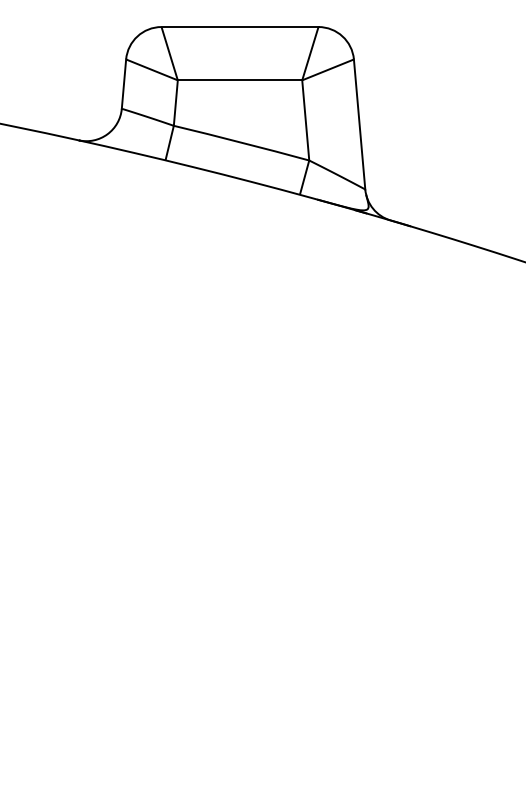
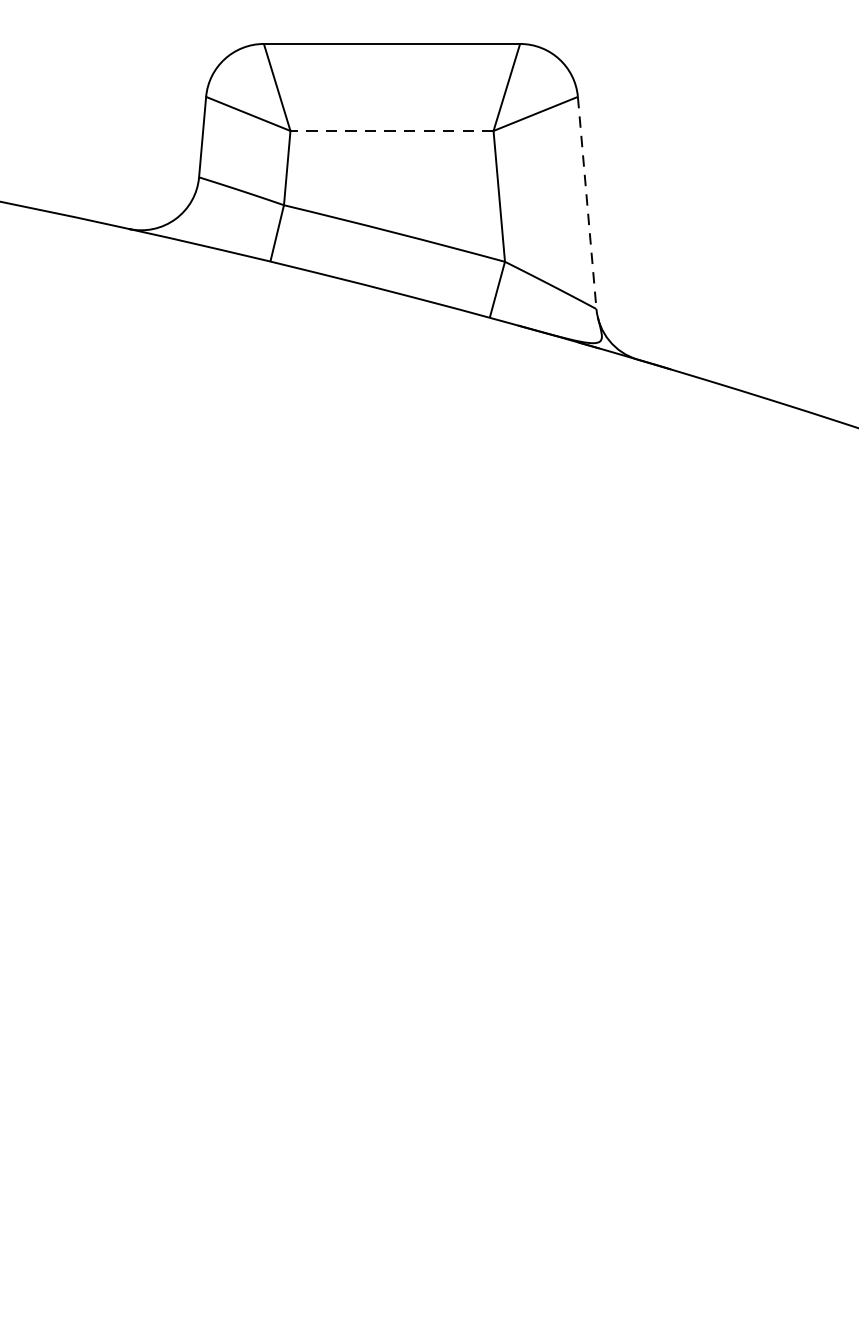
line: (239, 80) -> (391, 131), solid -> dashed
line: (359, 124) -> (587, 203), solid -> dashed

